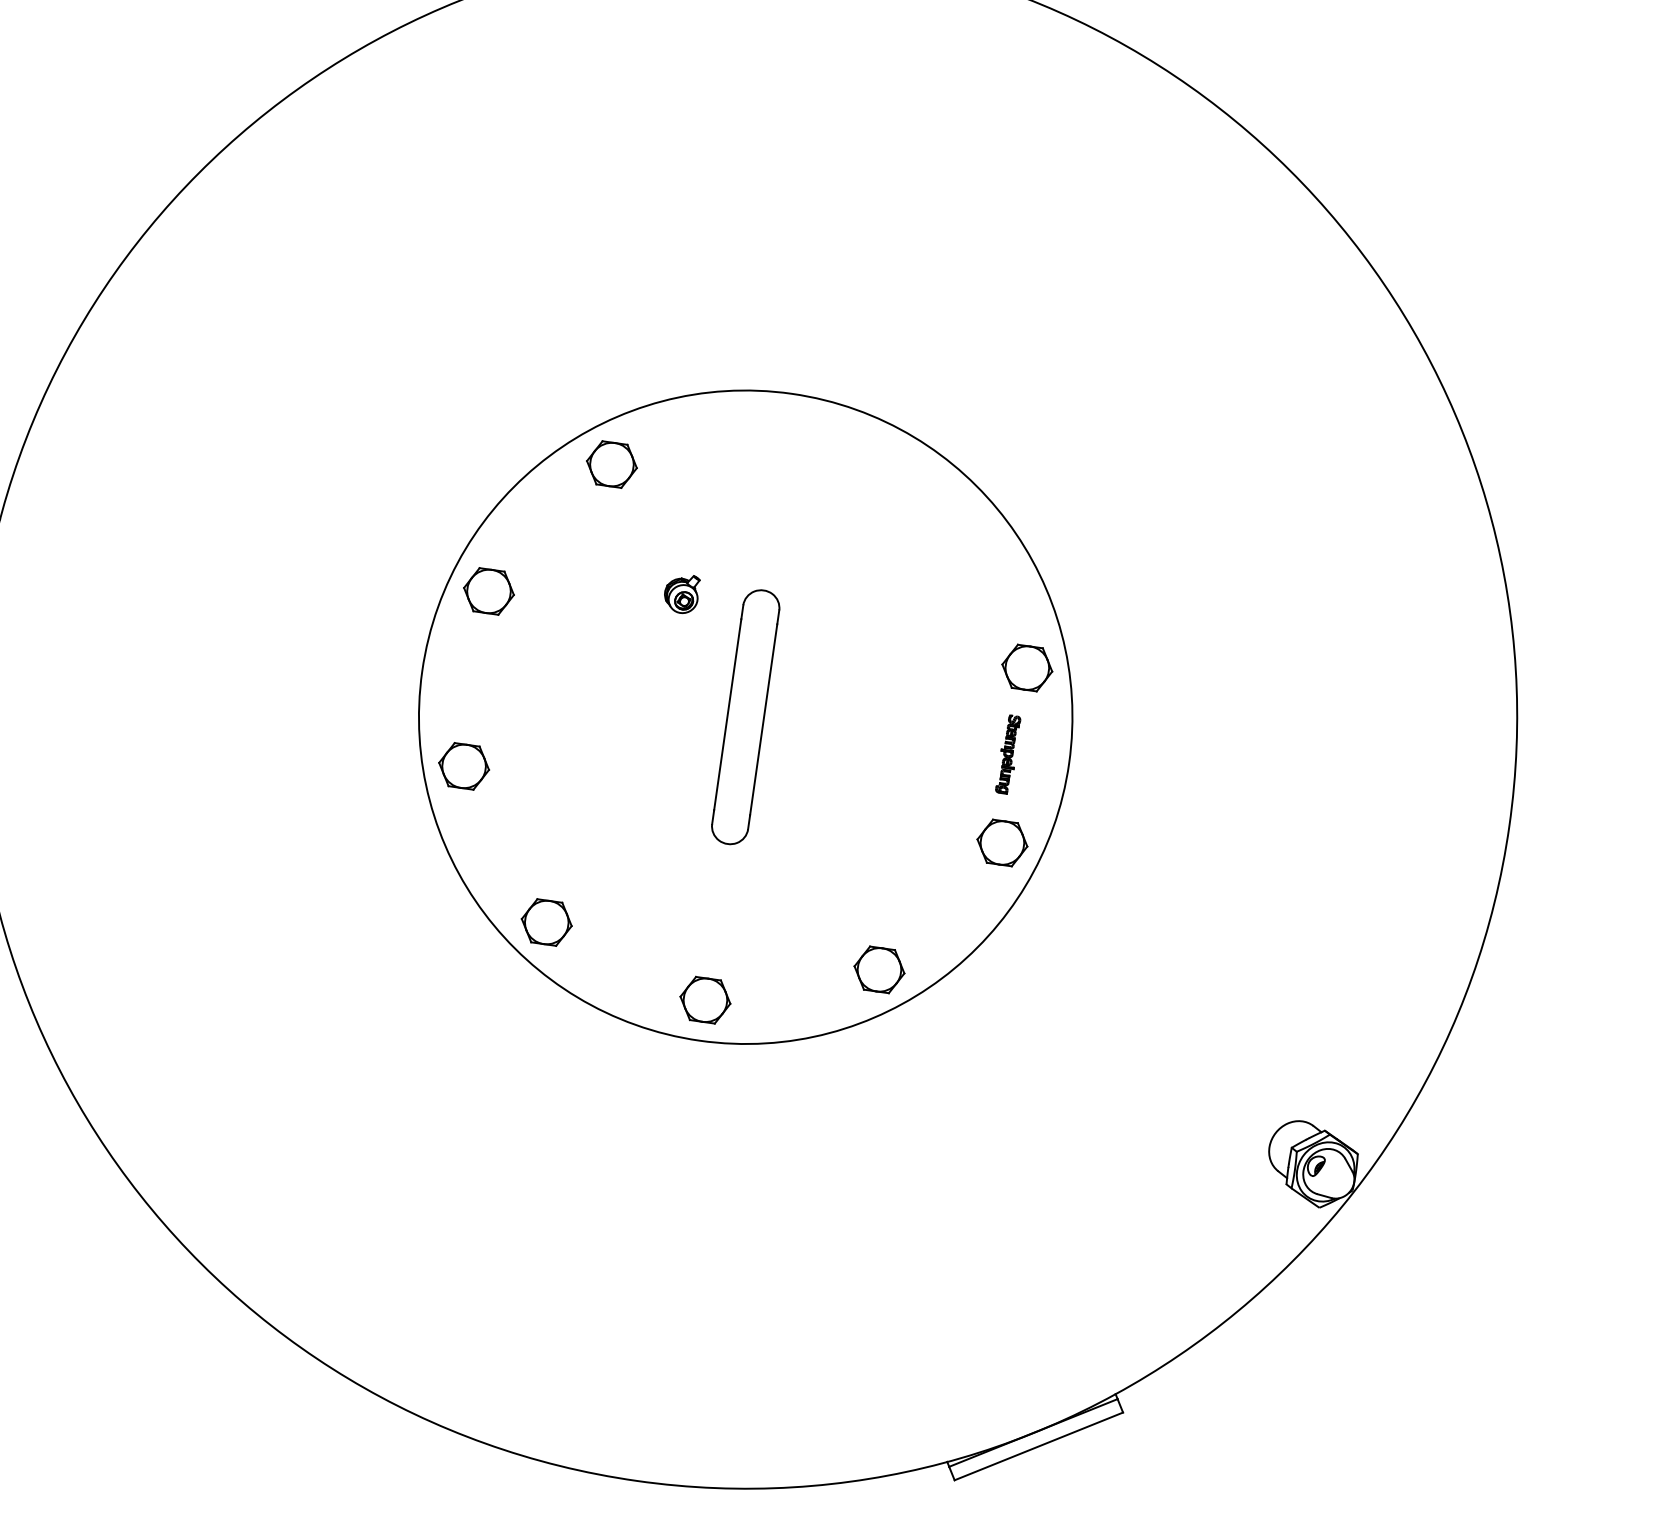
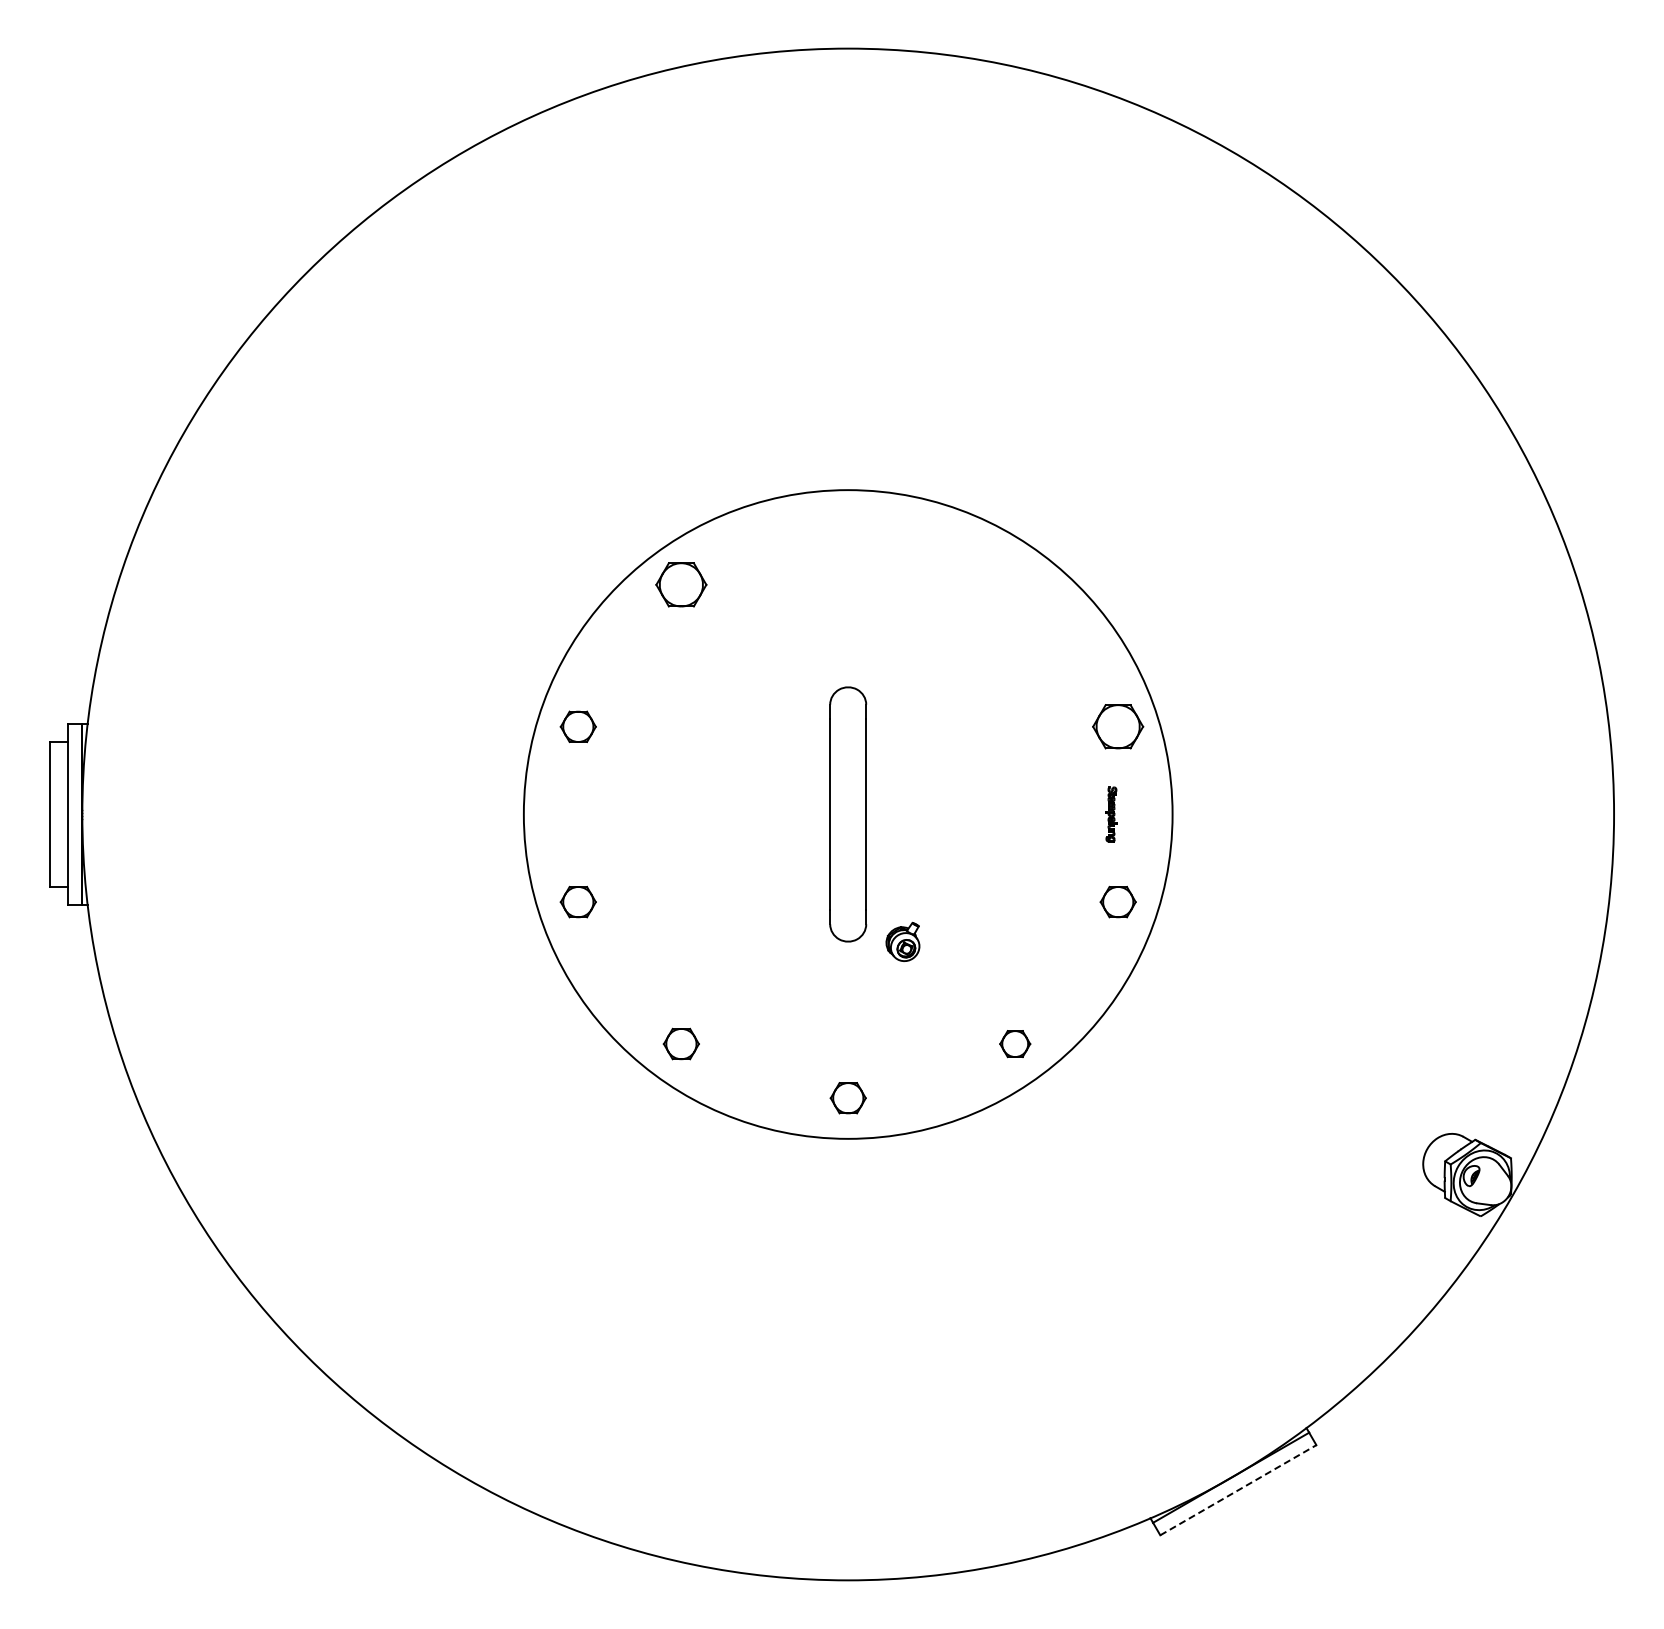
part: (489, 591) -> (578, 726), size x0.7
part: (681, 593) -> (902, 941), moved
part: (1008, 754) -> (1111, 814), size x0.7
part: (464, 765) -> (578, 901), size x0.7
part: (1002, 842) -> (1118, 901), size x0.7
part: (546, 921) -> (681, 1043), size x0.7
part: (880, 969) -> (1015, 1043), size x0.6
part: (705, 999) -> (848, 1097), size x0.7
line: (1039, 1445) -> (1238, 1489), solid -> dashed

